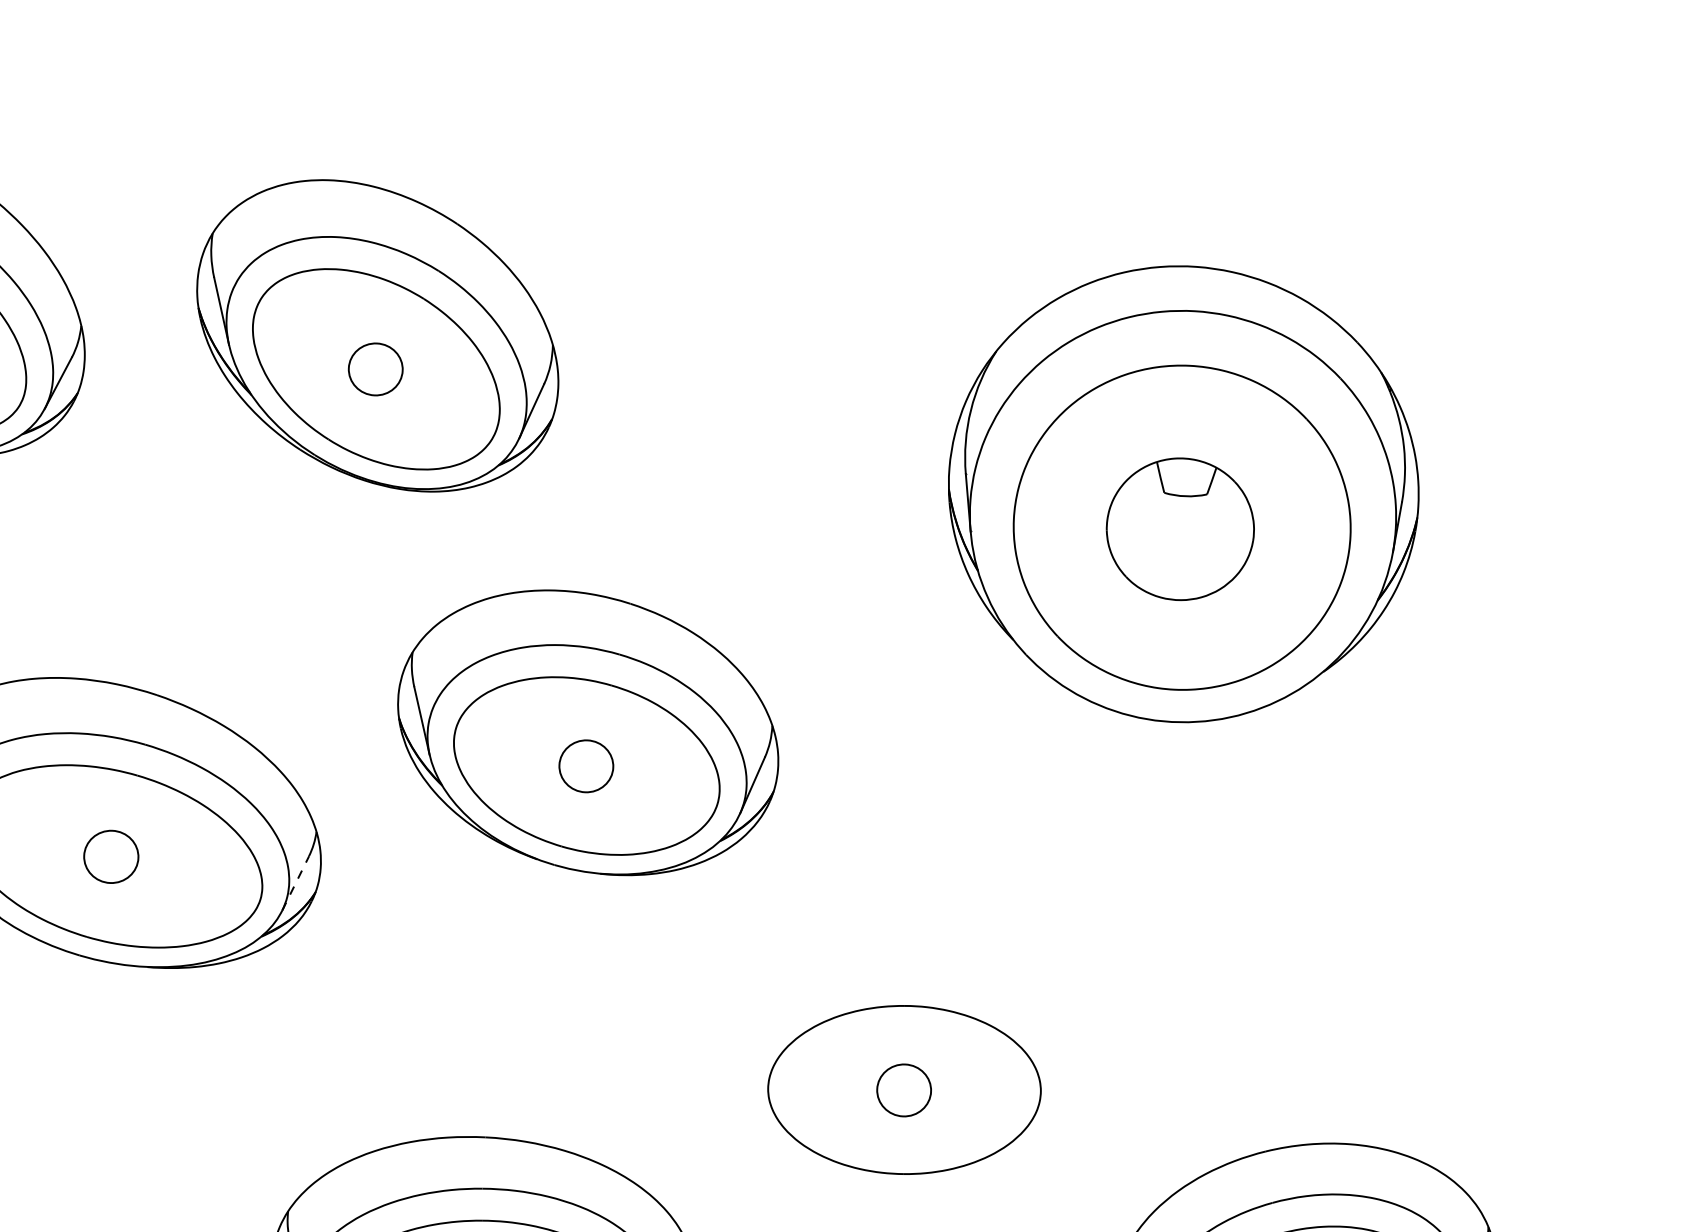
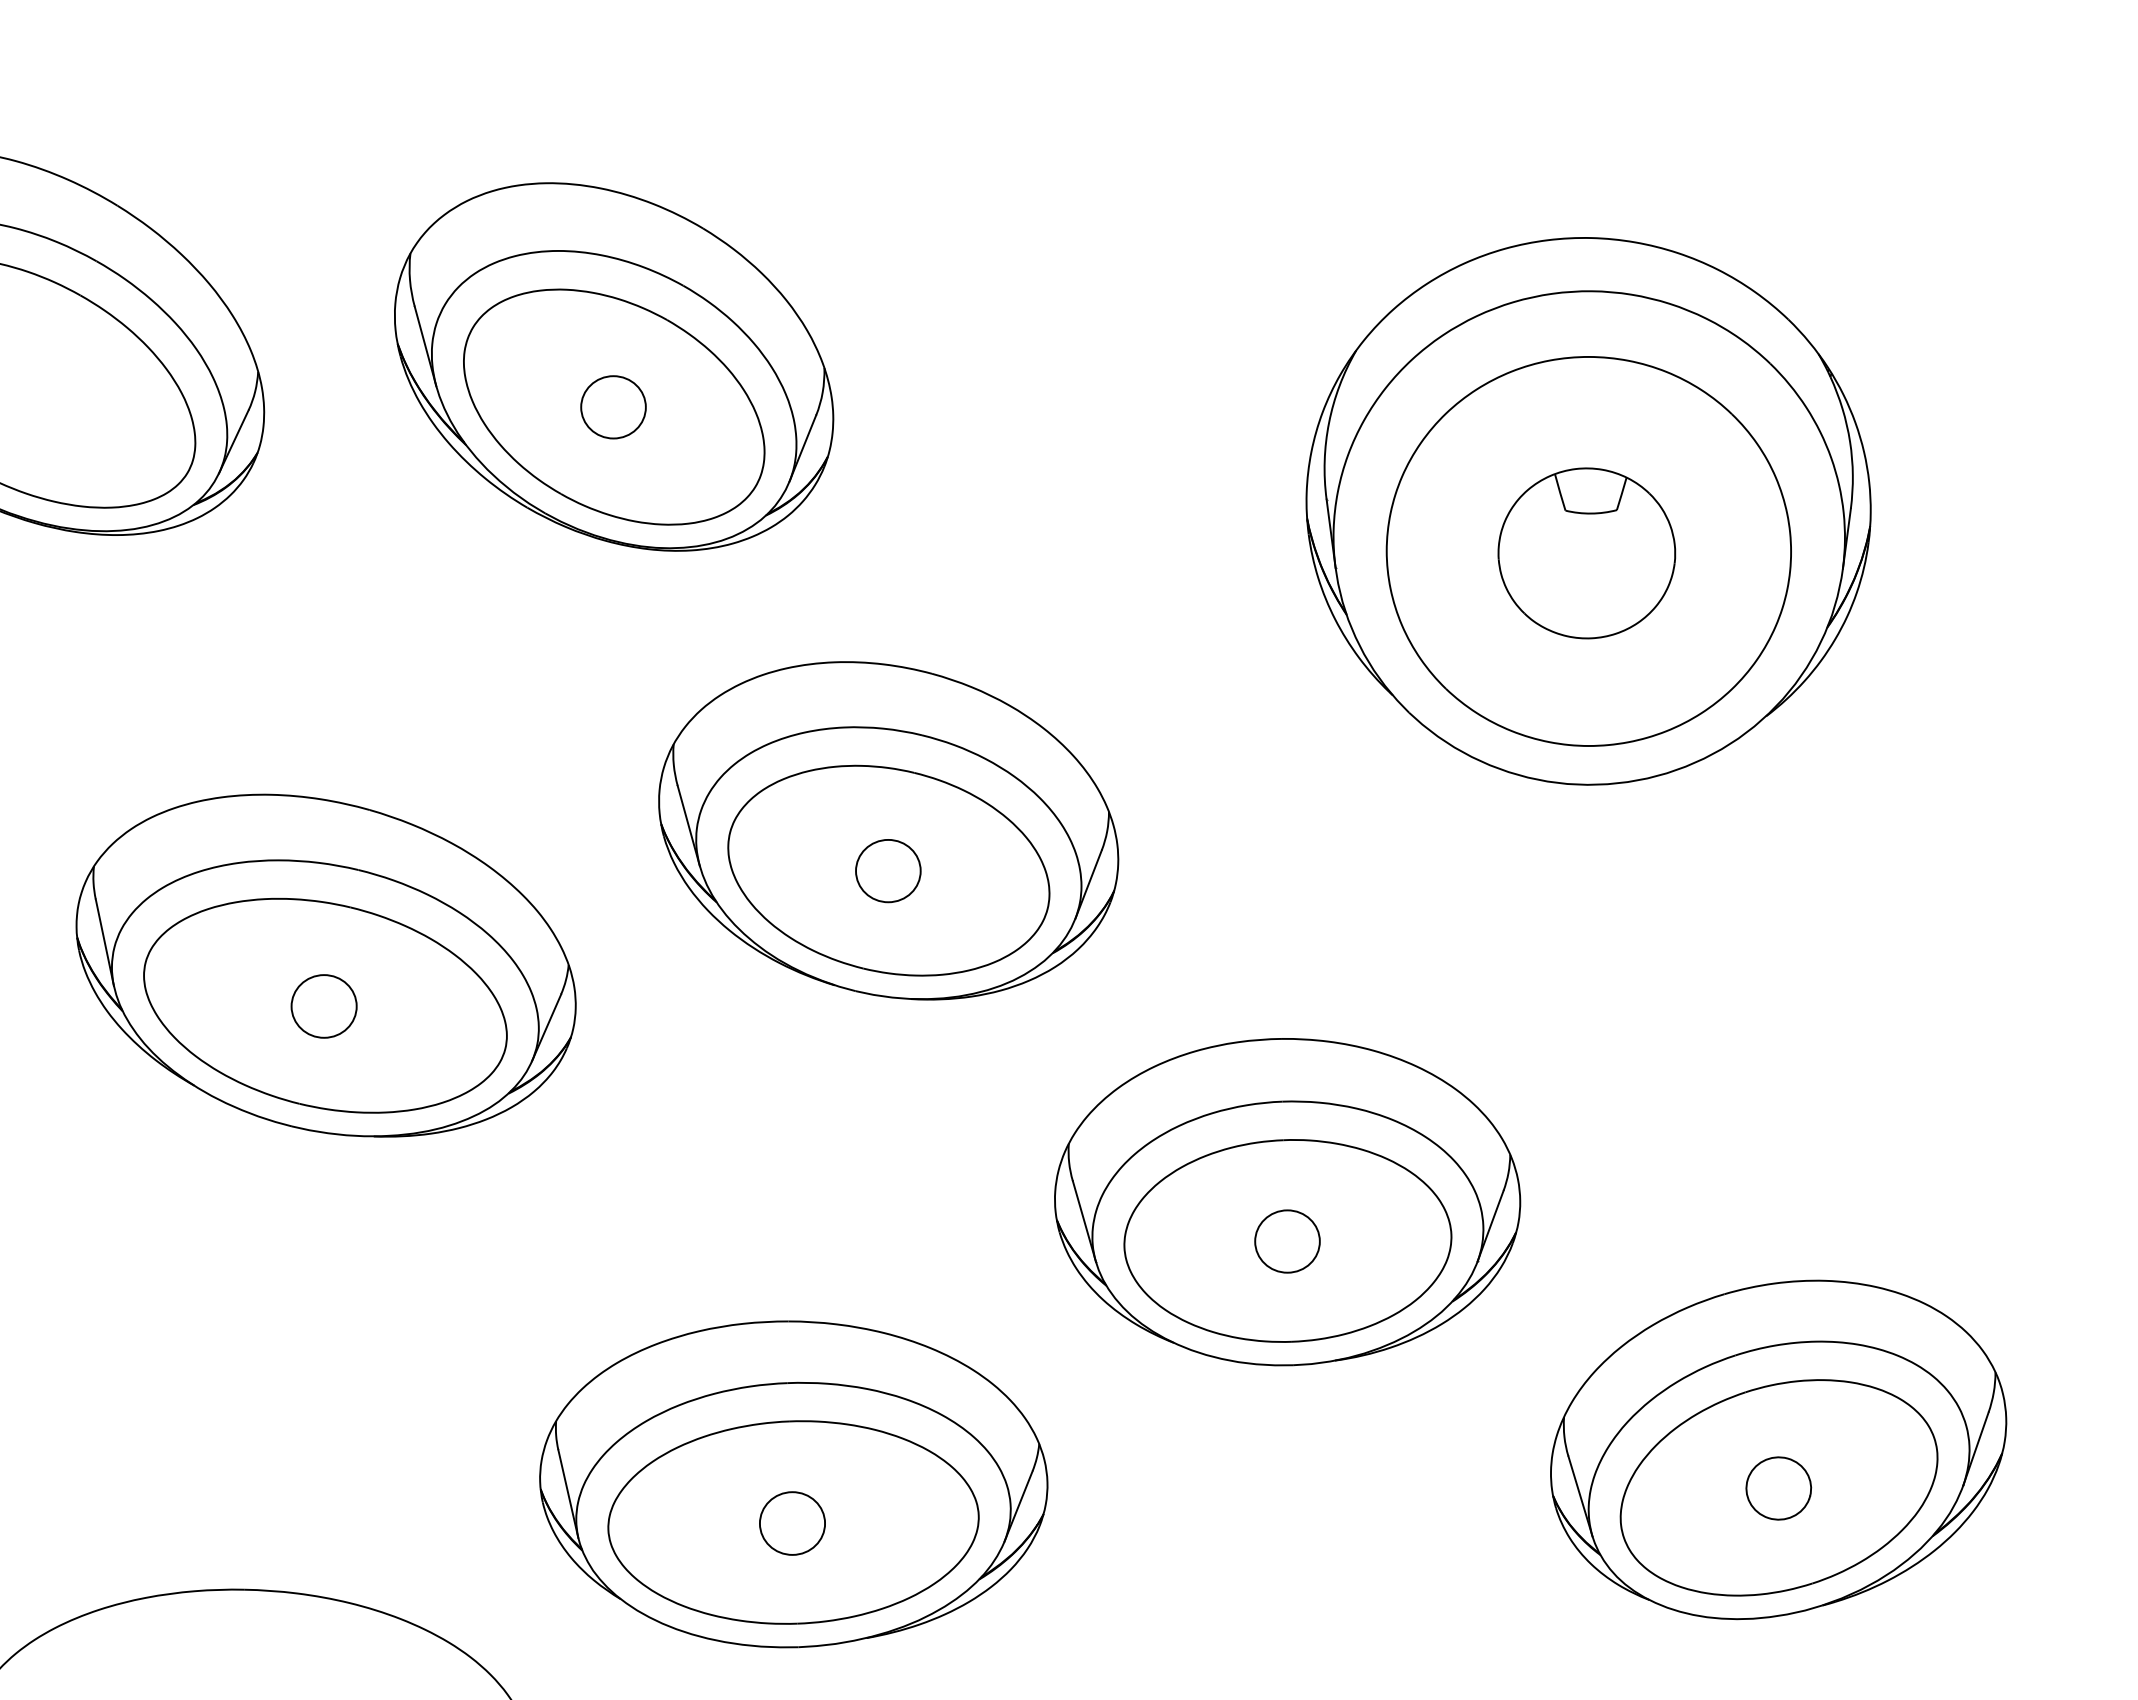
line: (295, 883) -> (546, 1027), dashed -> solid
part: (905, 1057) -> (1287, 1202), added

